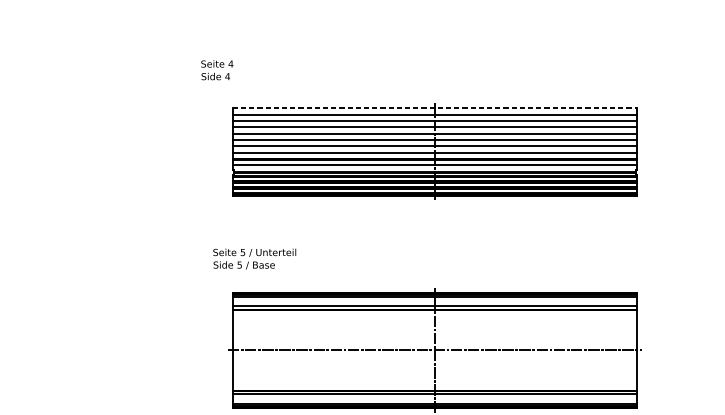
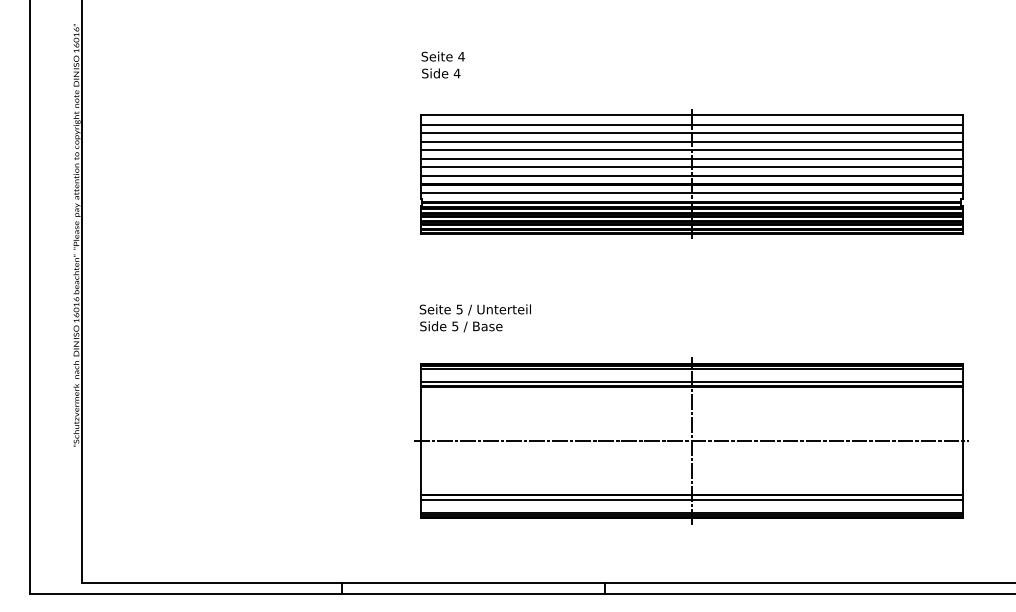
text: (216, 69) -> (442, 64), moved
line: (434, 107) -> (691, 115), dashed -> solid
text: (254, 259) -> (474, 318), moved

